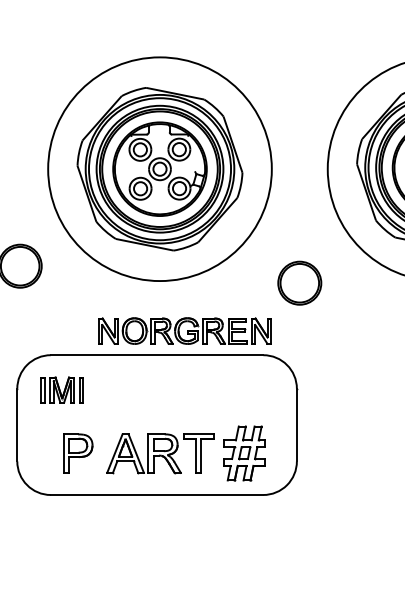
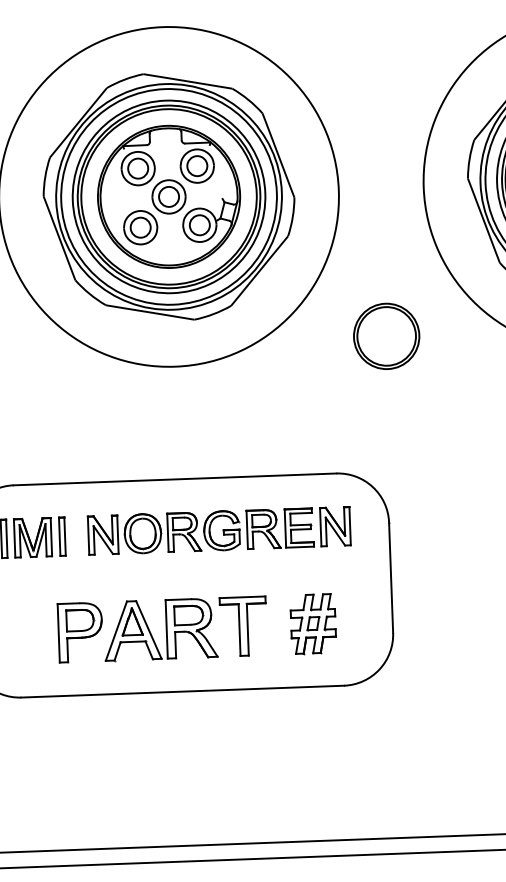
part: (299, 282) -> (386, 335), moved
part: (184, 330) -> (218, 529), moved
part: (78, 453) -> (80, 632), moved
part: (244, 453) -> (313, 623), size x0.71

